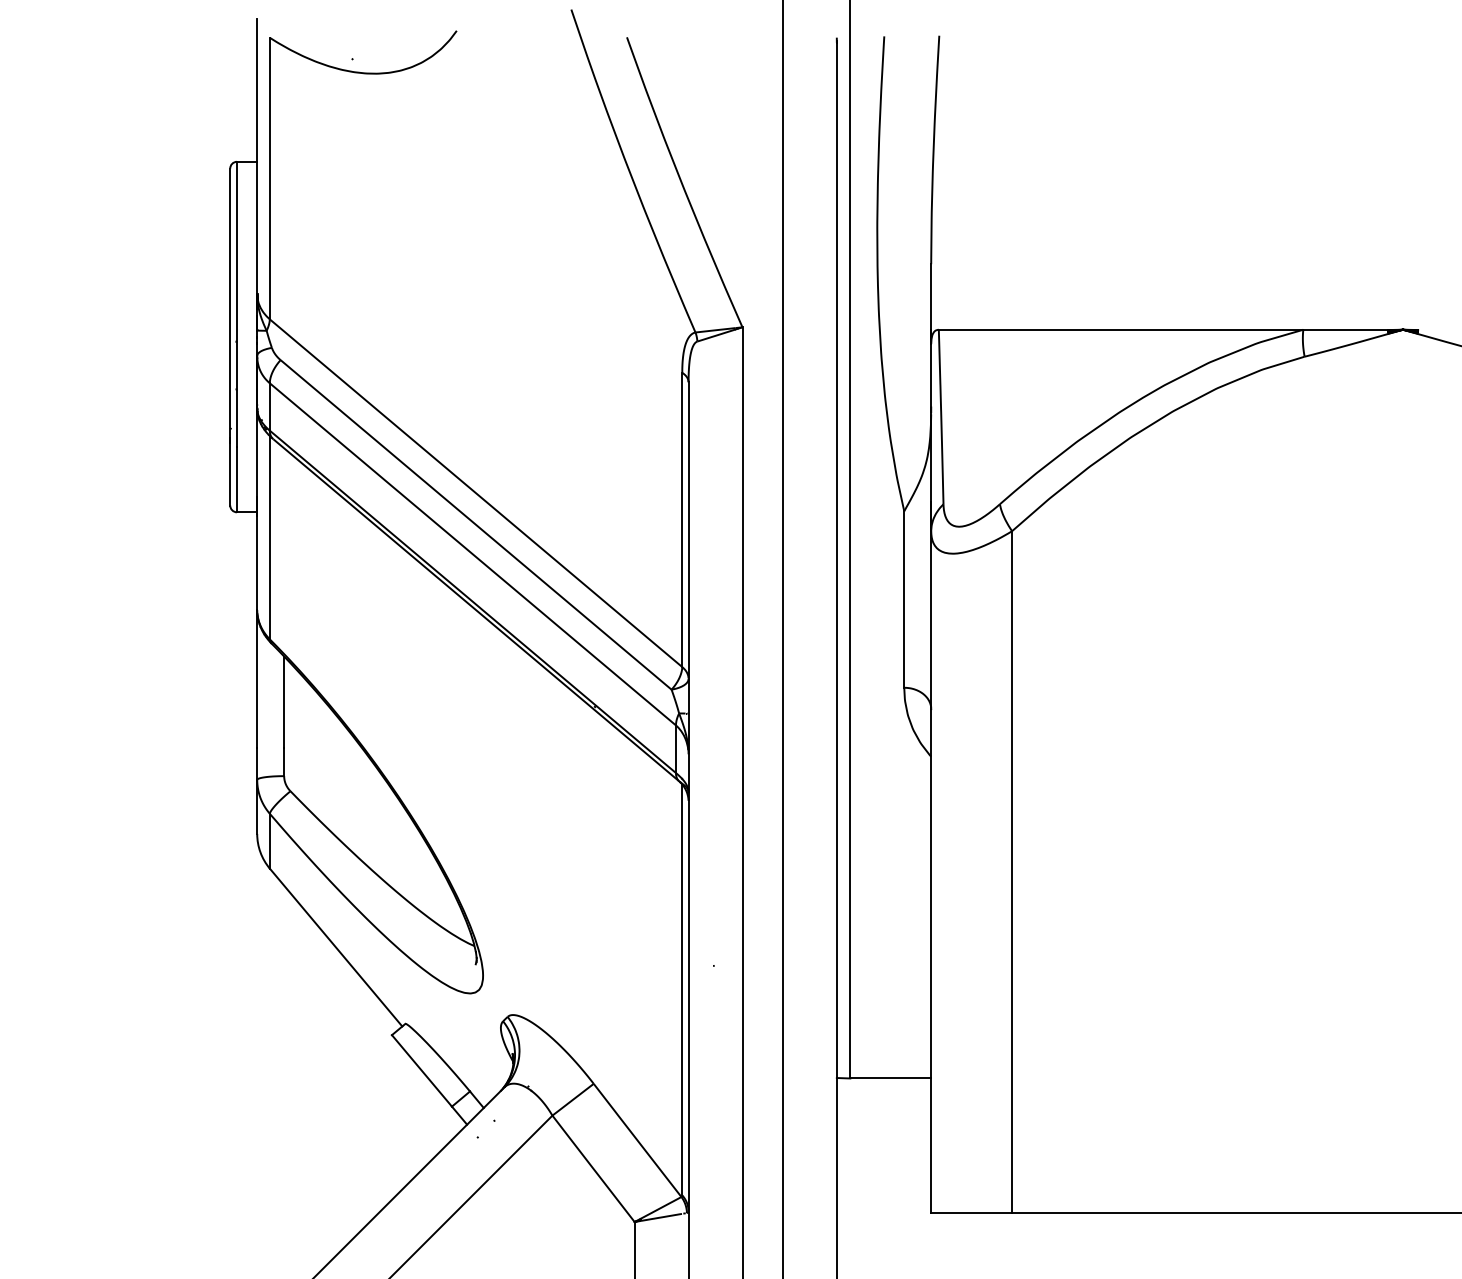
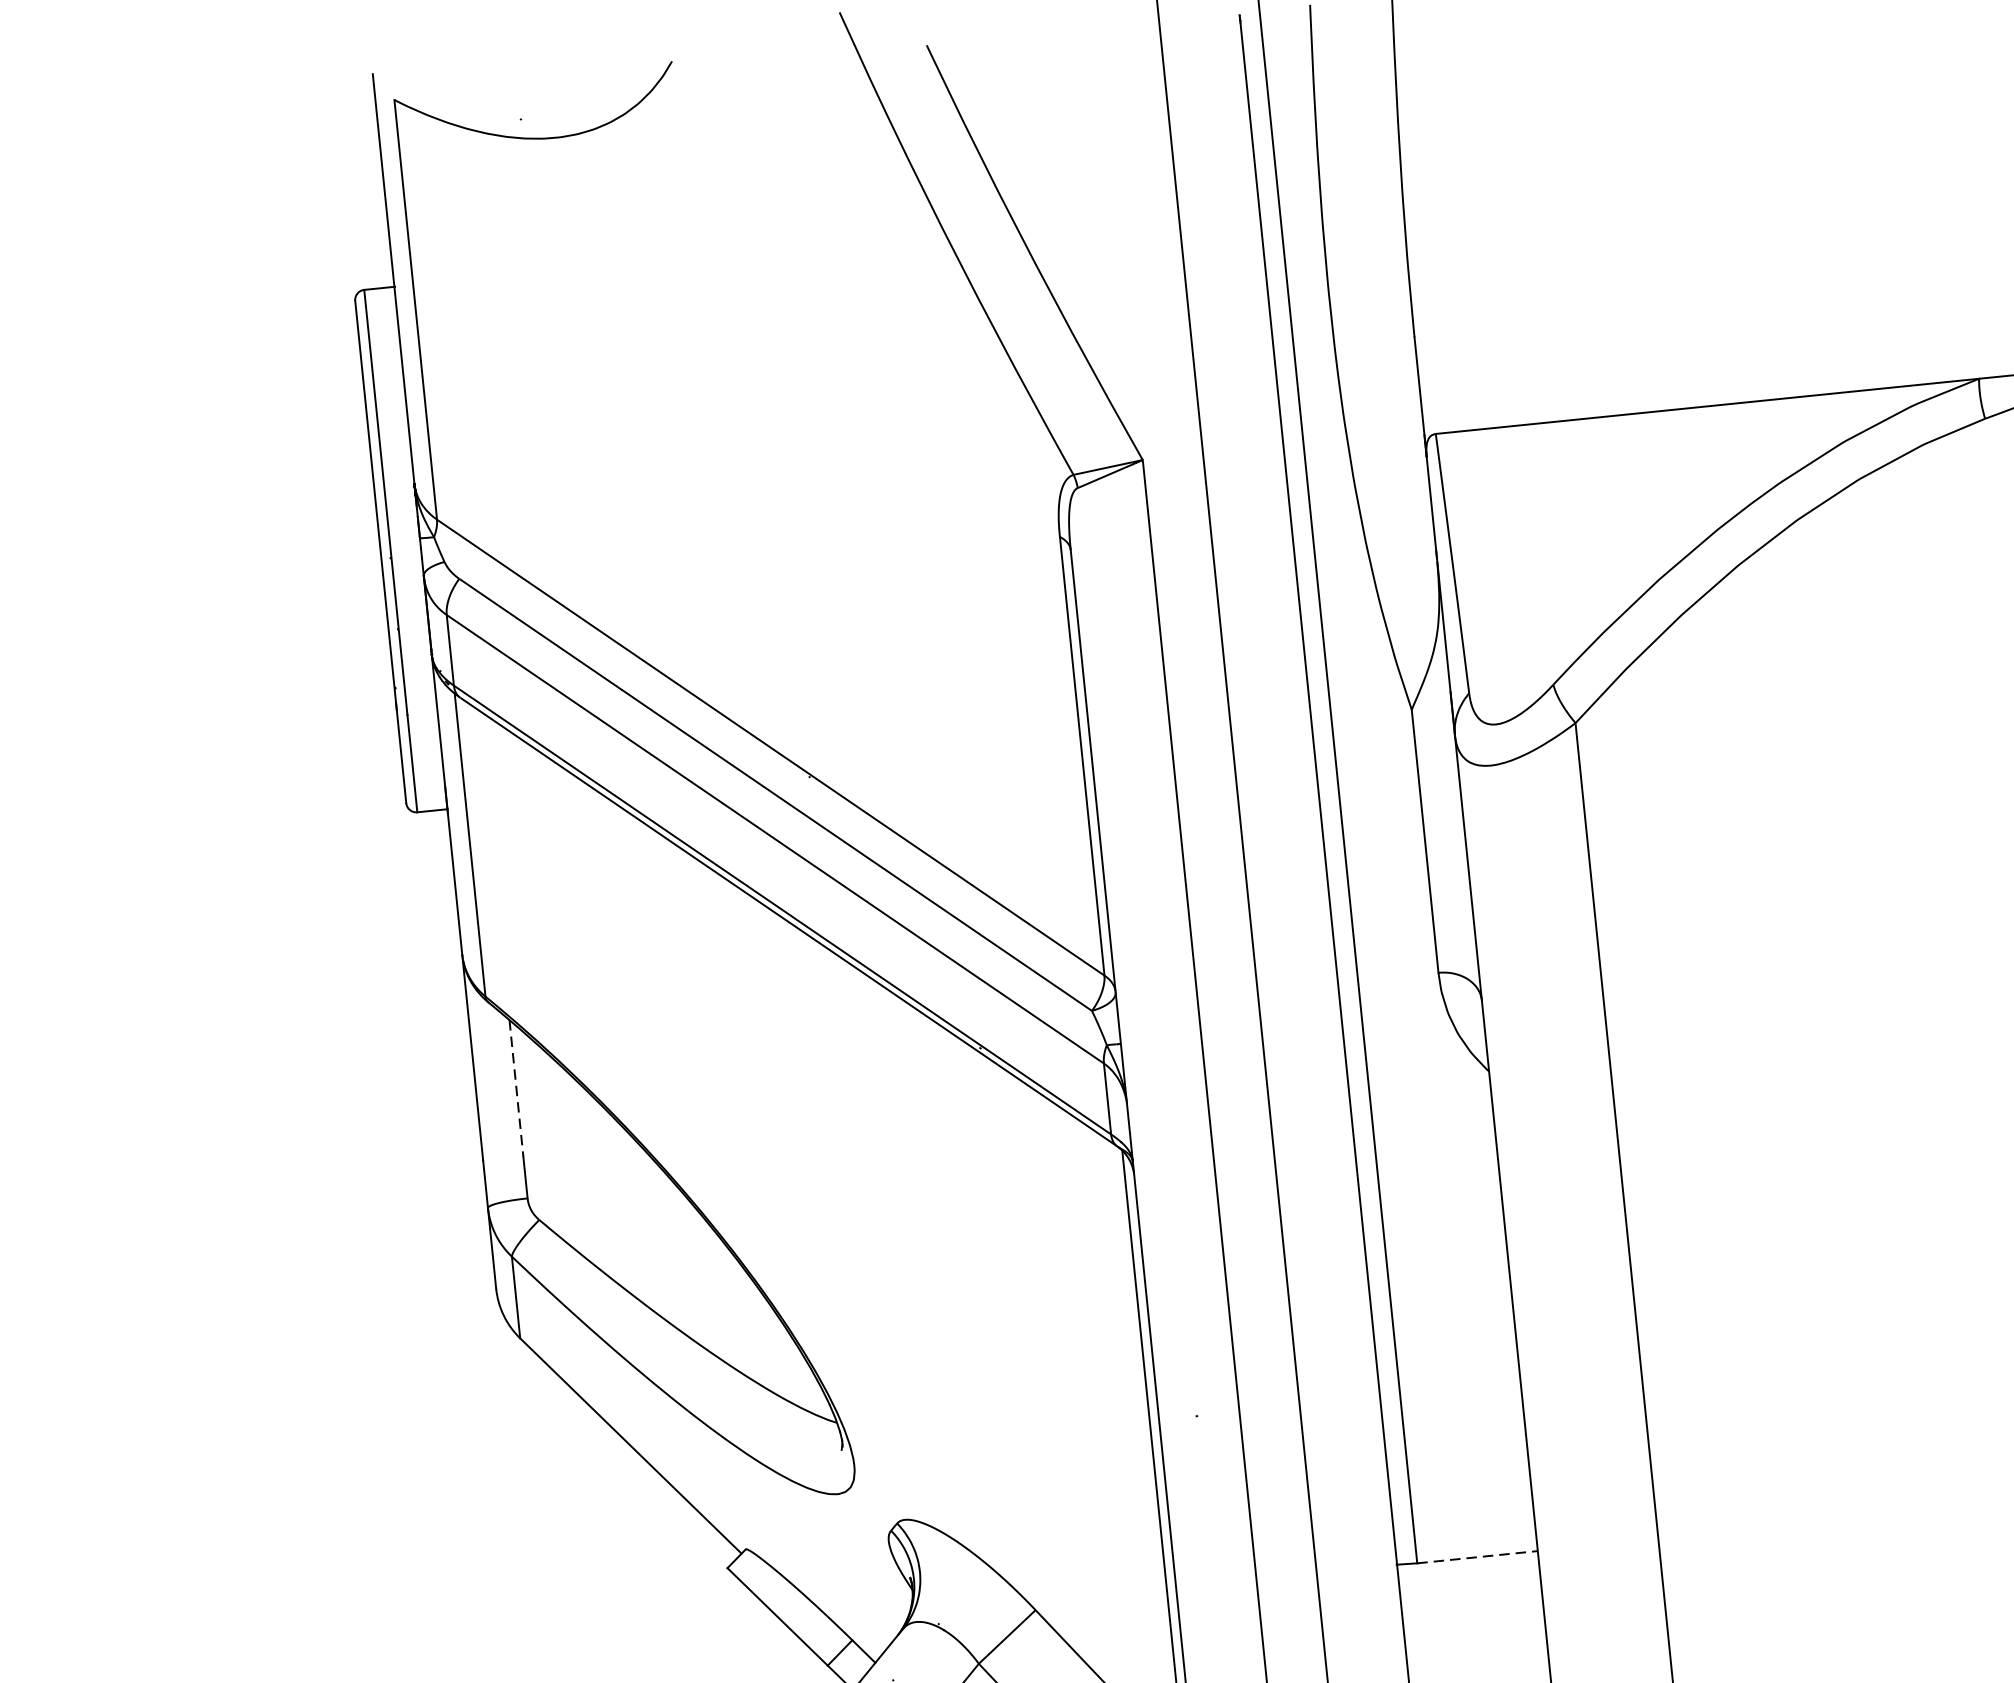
line: (284, 702) -> (516, 1088), solid -> dashed
line: (891, 1078) -> (1478, 1557), solid -> dashed

